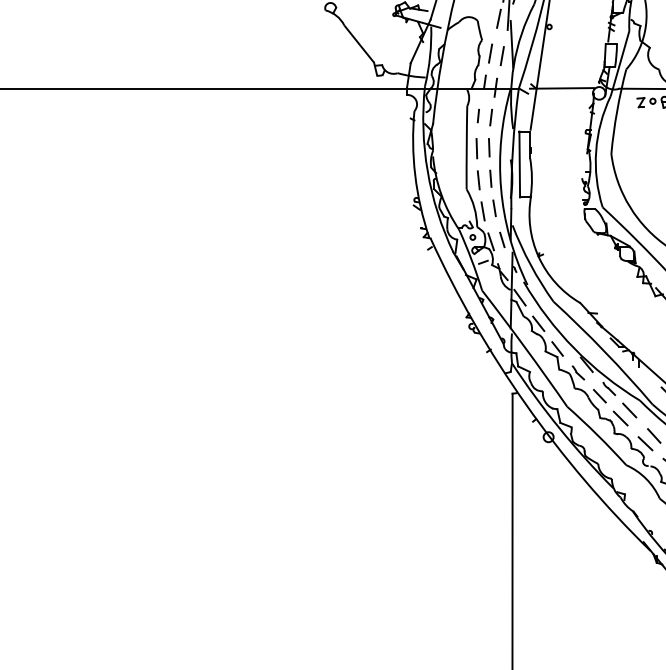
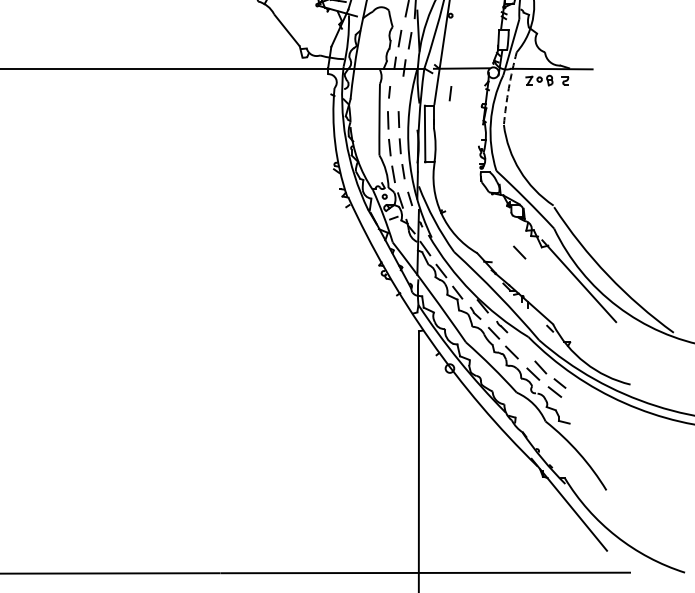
arc: (616, 111) -> (508, 88), solid -> dashed
line: (491, 117) -> (450, 93), moved
line: (629, 410) -> (519, 252), moved

